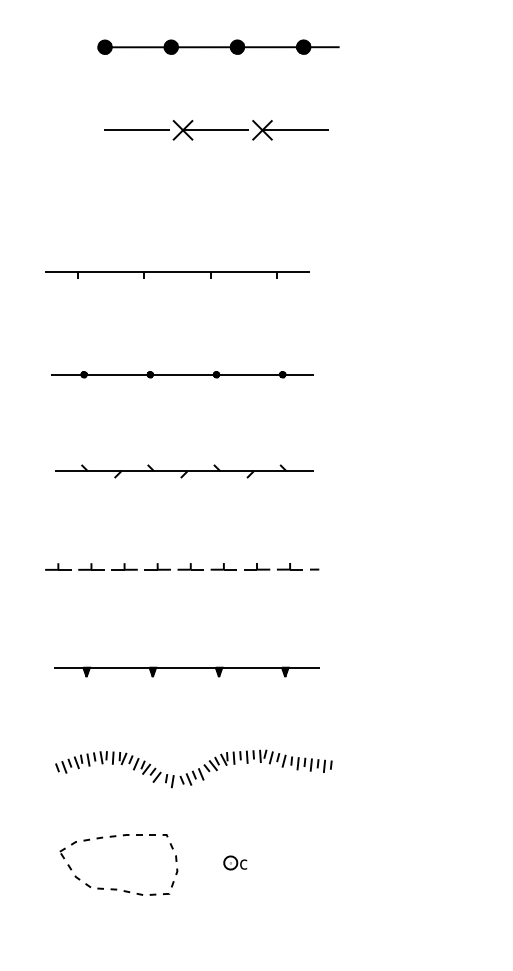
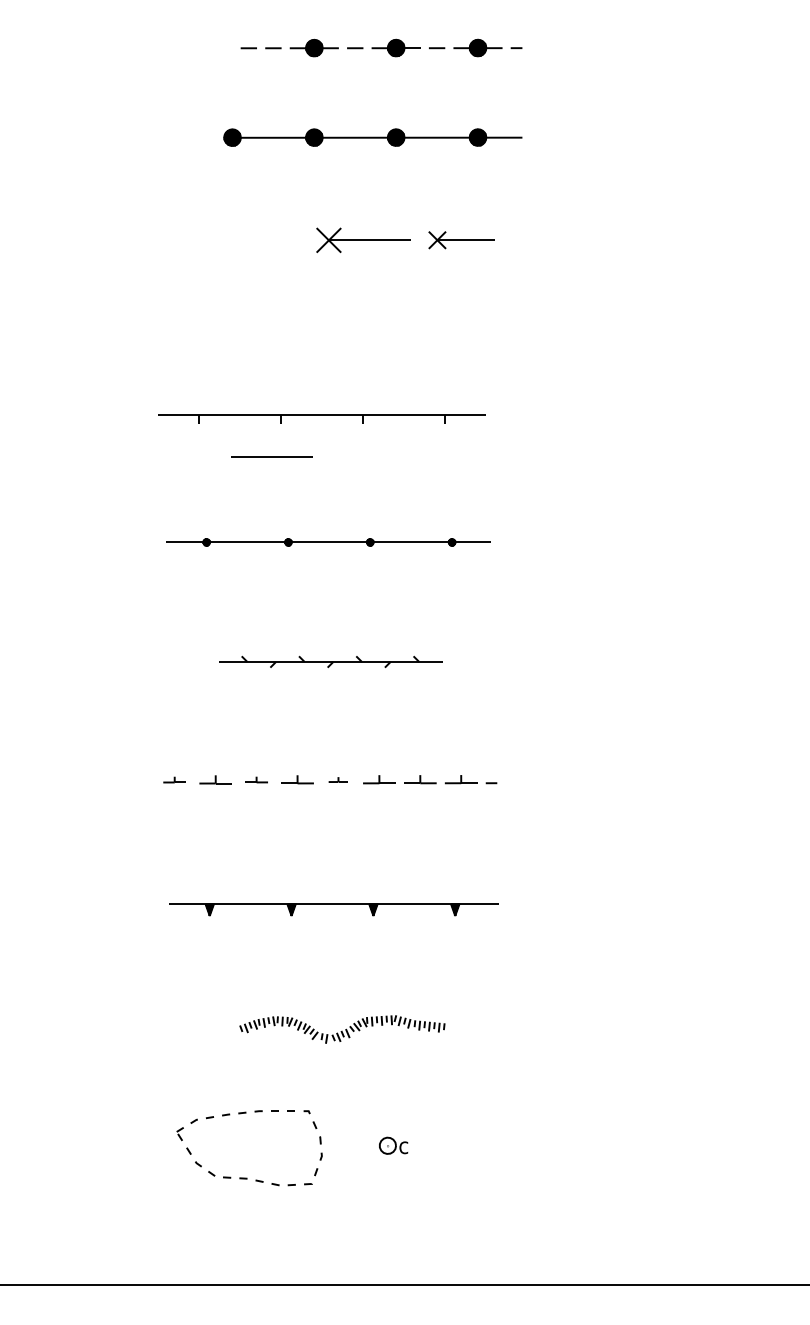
line: (136, 129) -> (271, 456), moved
part: (290, 129) -> (461, 239), size x0.7
part: (184, 471) -> (330, 661), size x0.7
part: (58, 566) -> (174, 779), size x0.7
part: (124, 566) -> (256, 779), size x0.7
part: (190, 566) -> (338, 779), size x0.6
part: (194, 768) -> (342, 1029), size x0.6

